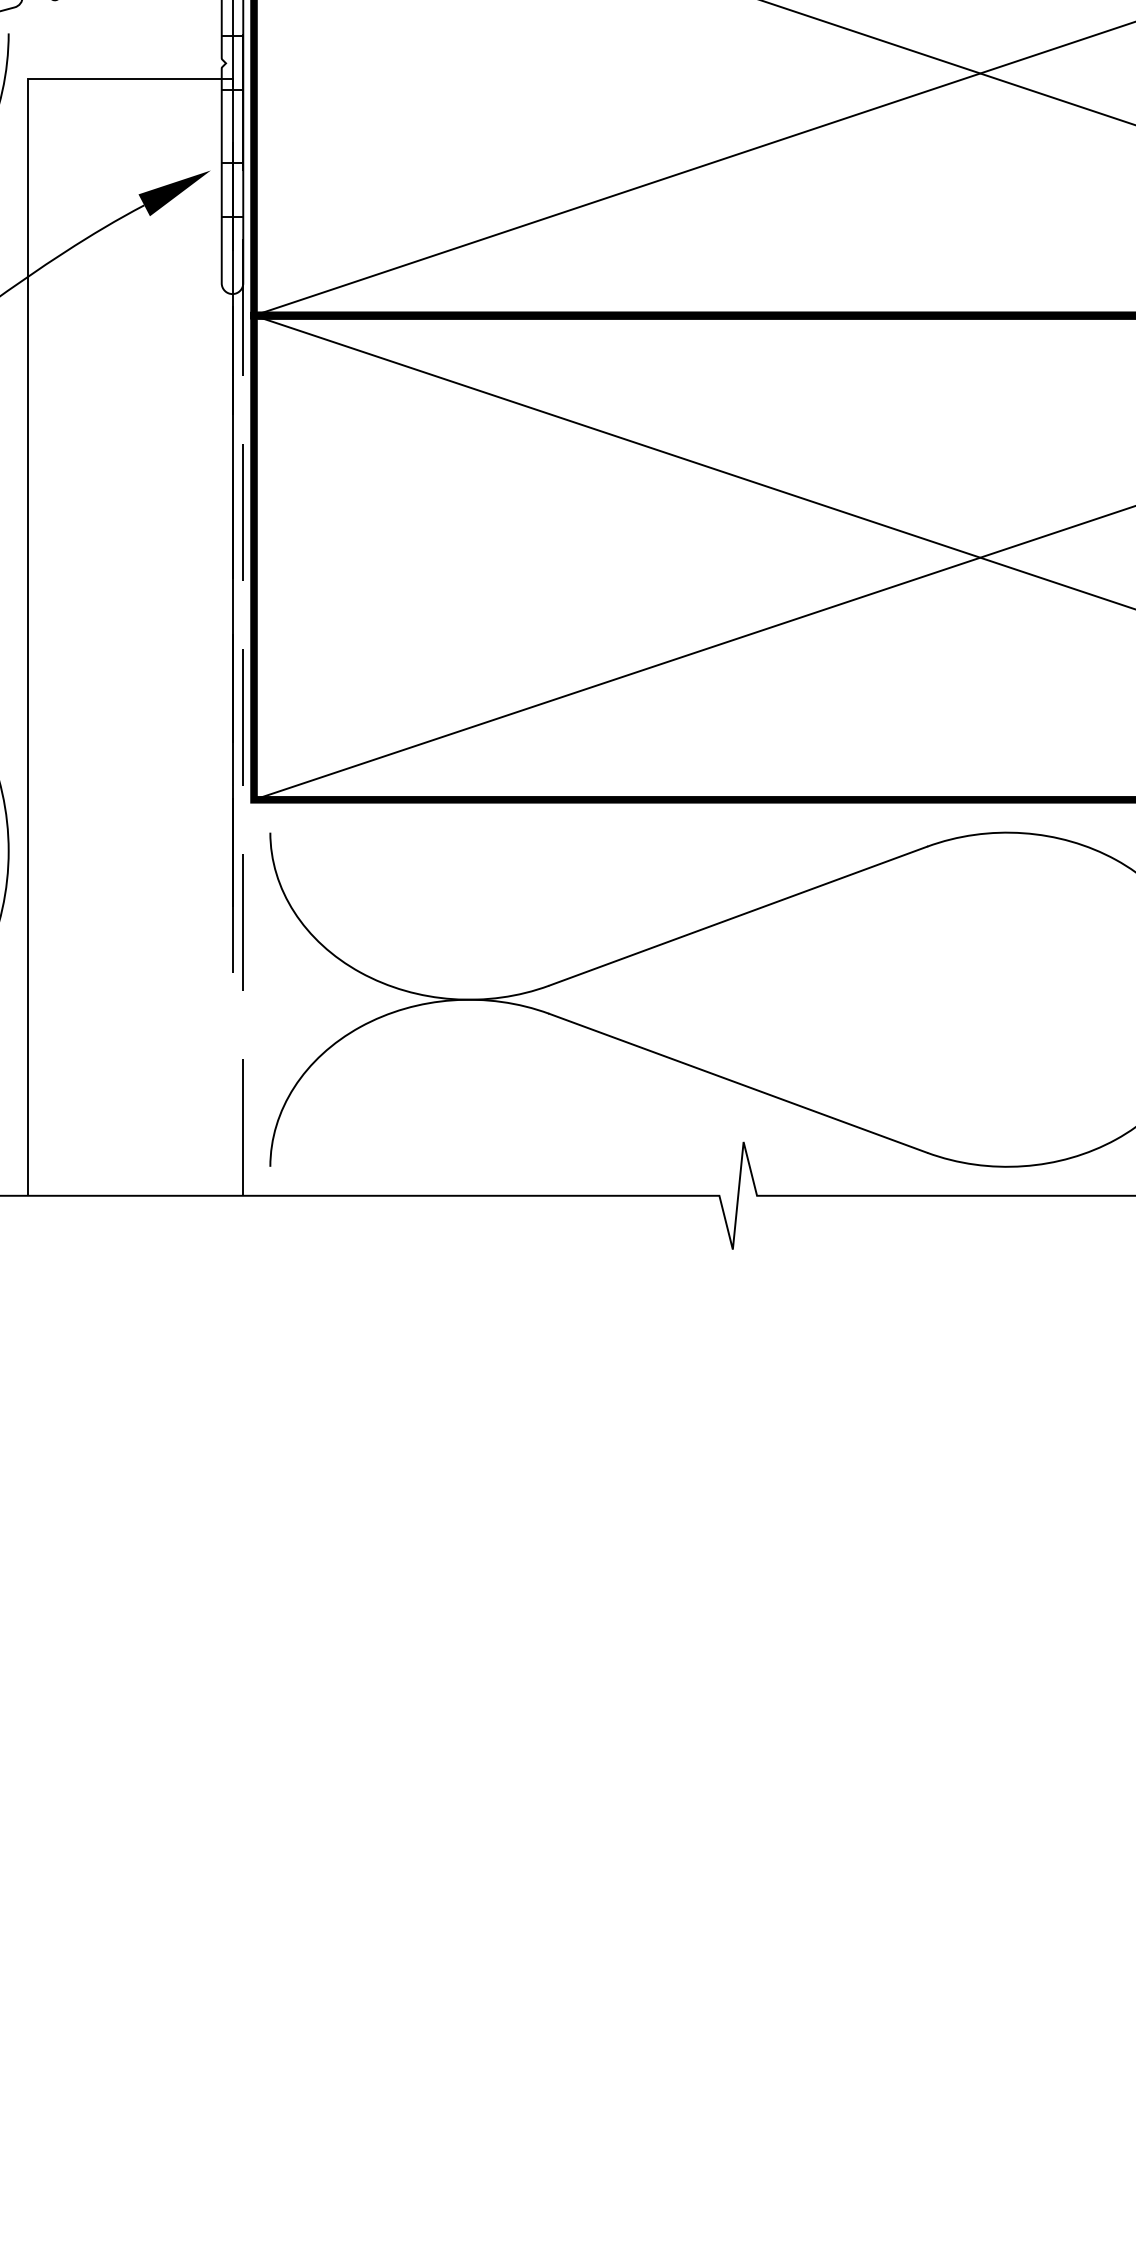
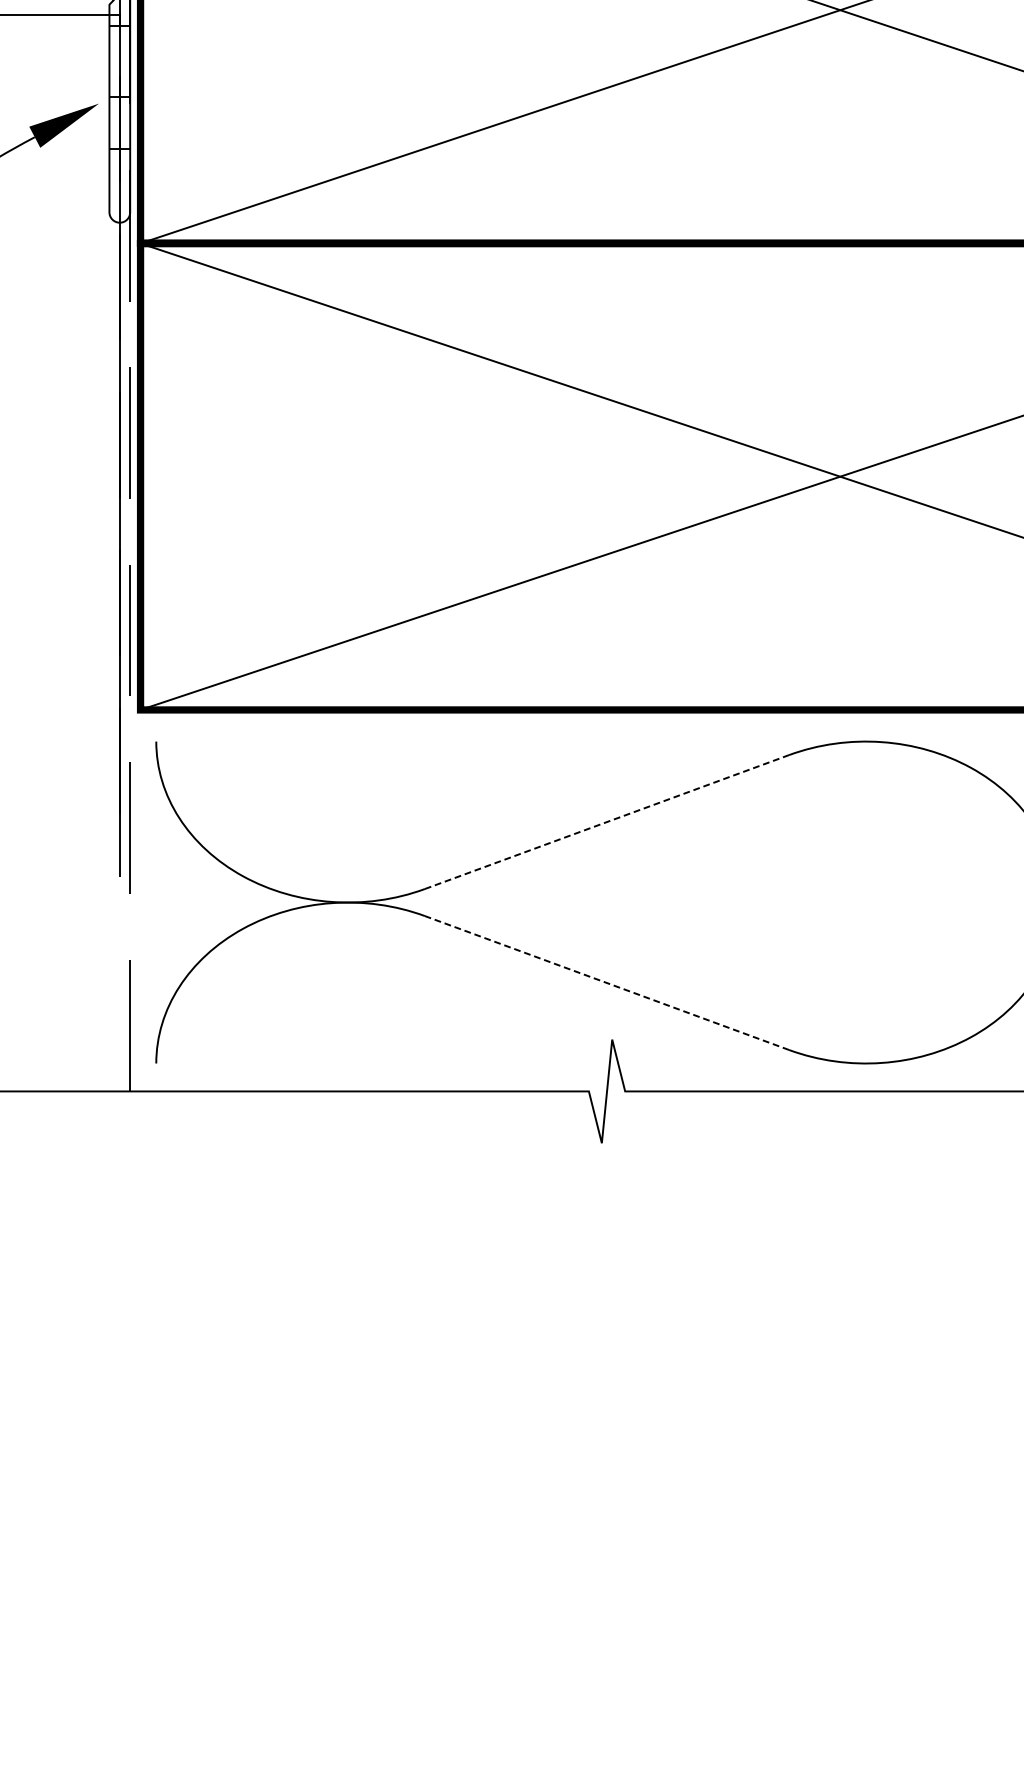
line: (738, 916) -> (607, 822), solid -> dashed
line: (737, 1083) -> (606, 983), solid -> dashed

